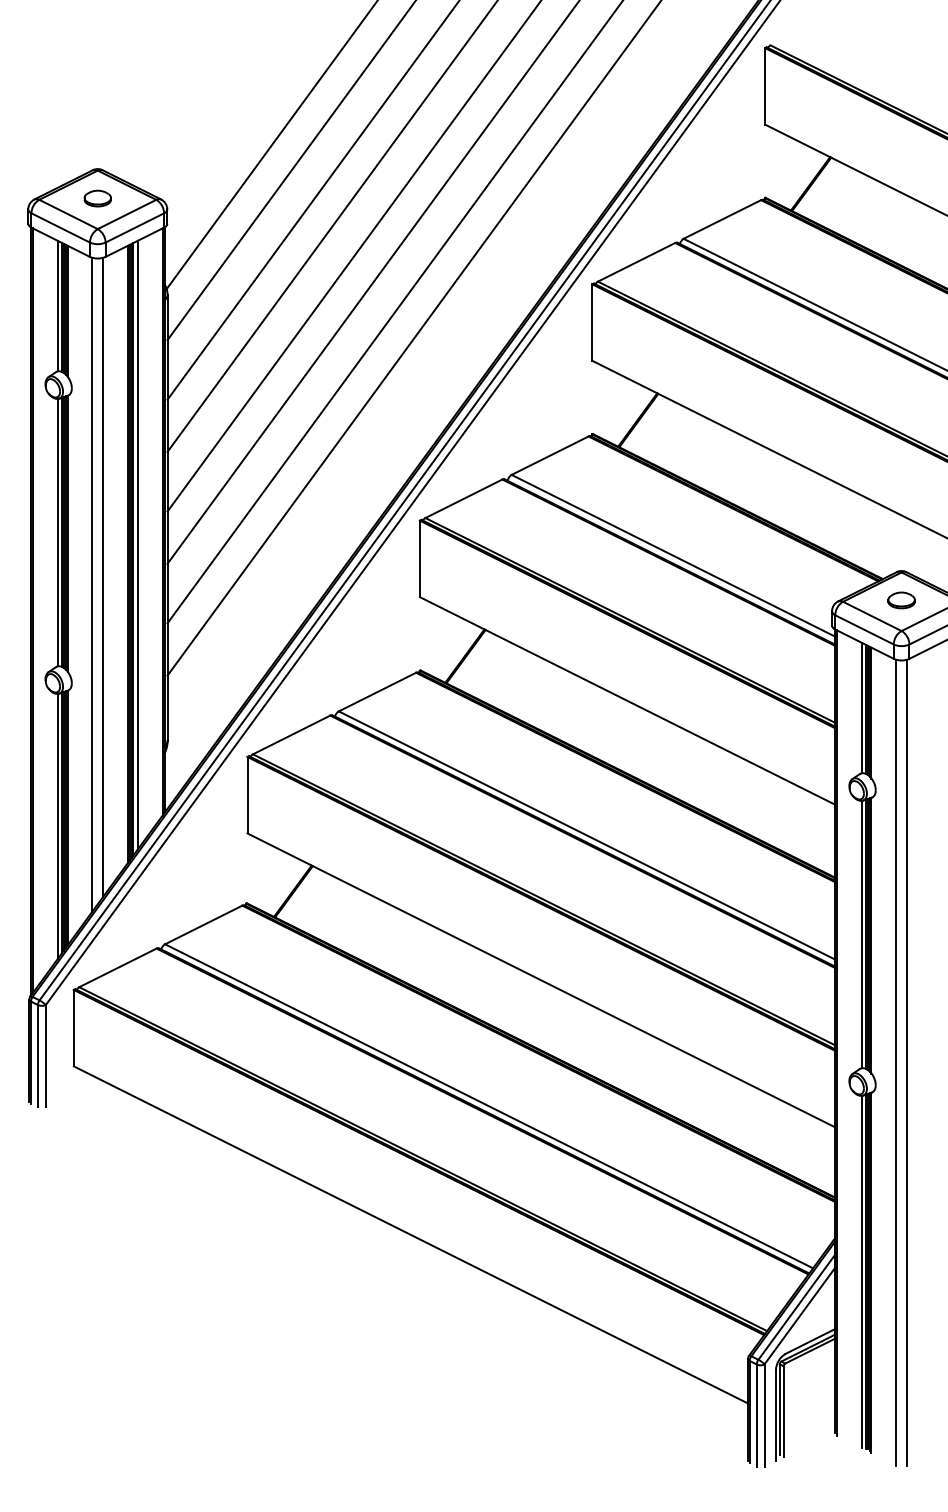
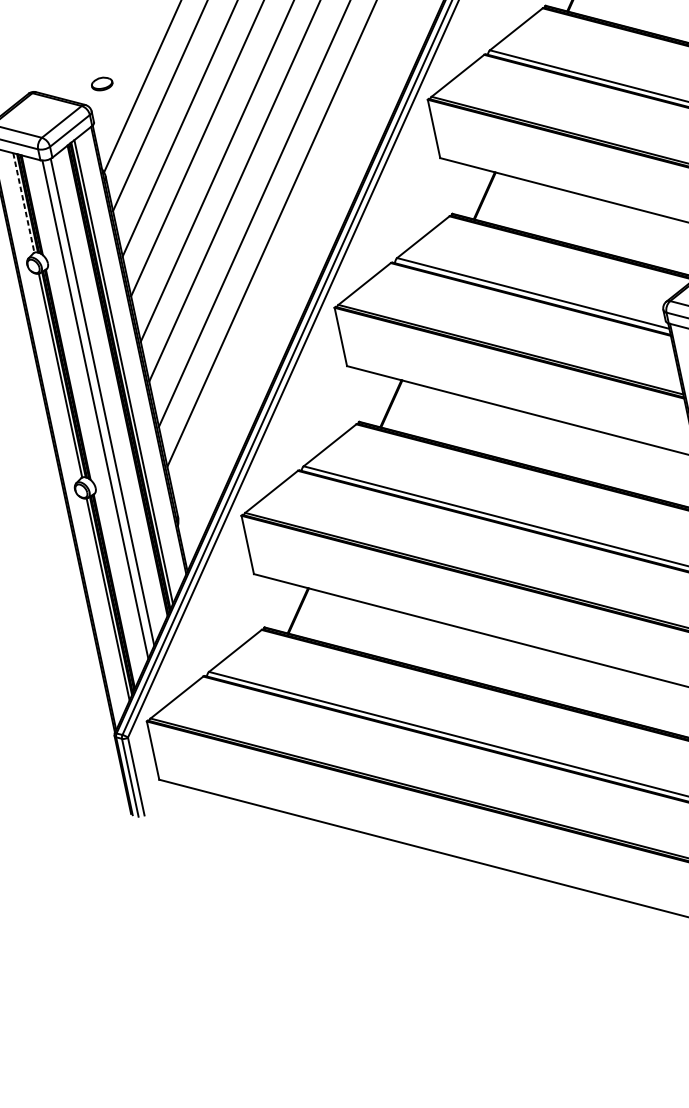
part: (97, 198) -> (101, 83), moved
line: (57, 306) -> (23, 203), solid -> dashed

